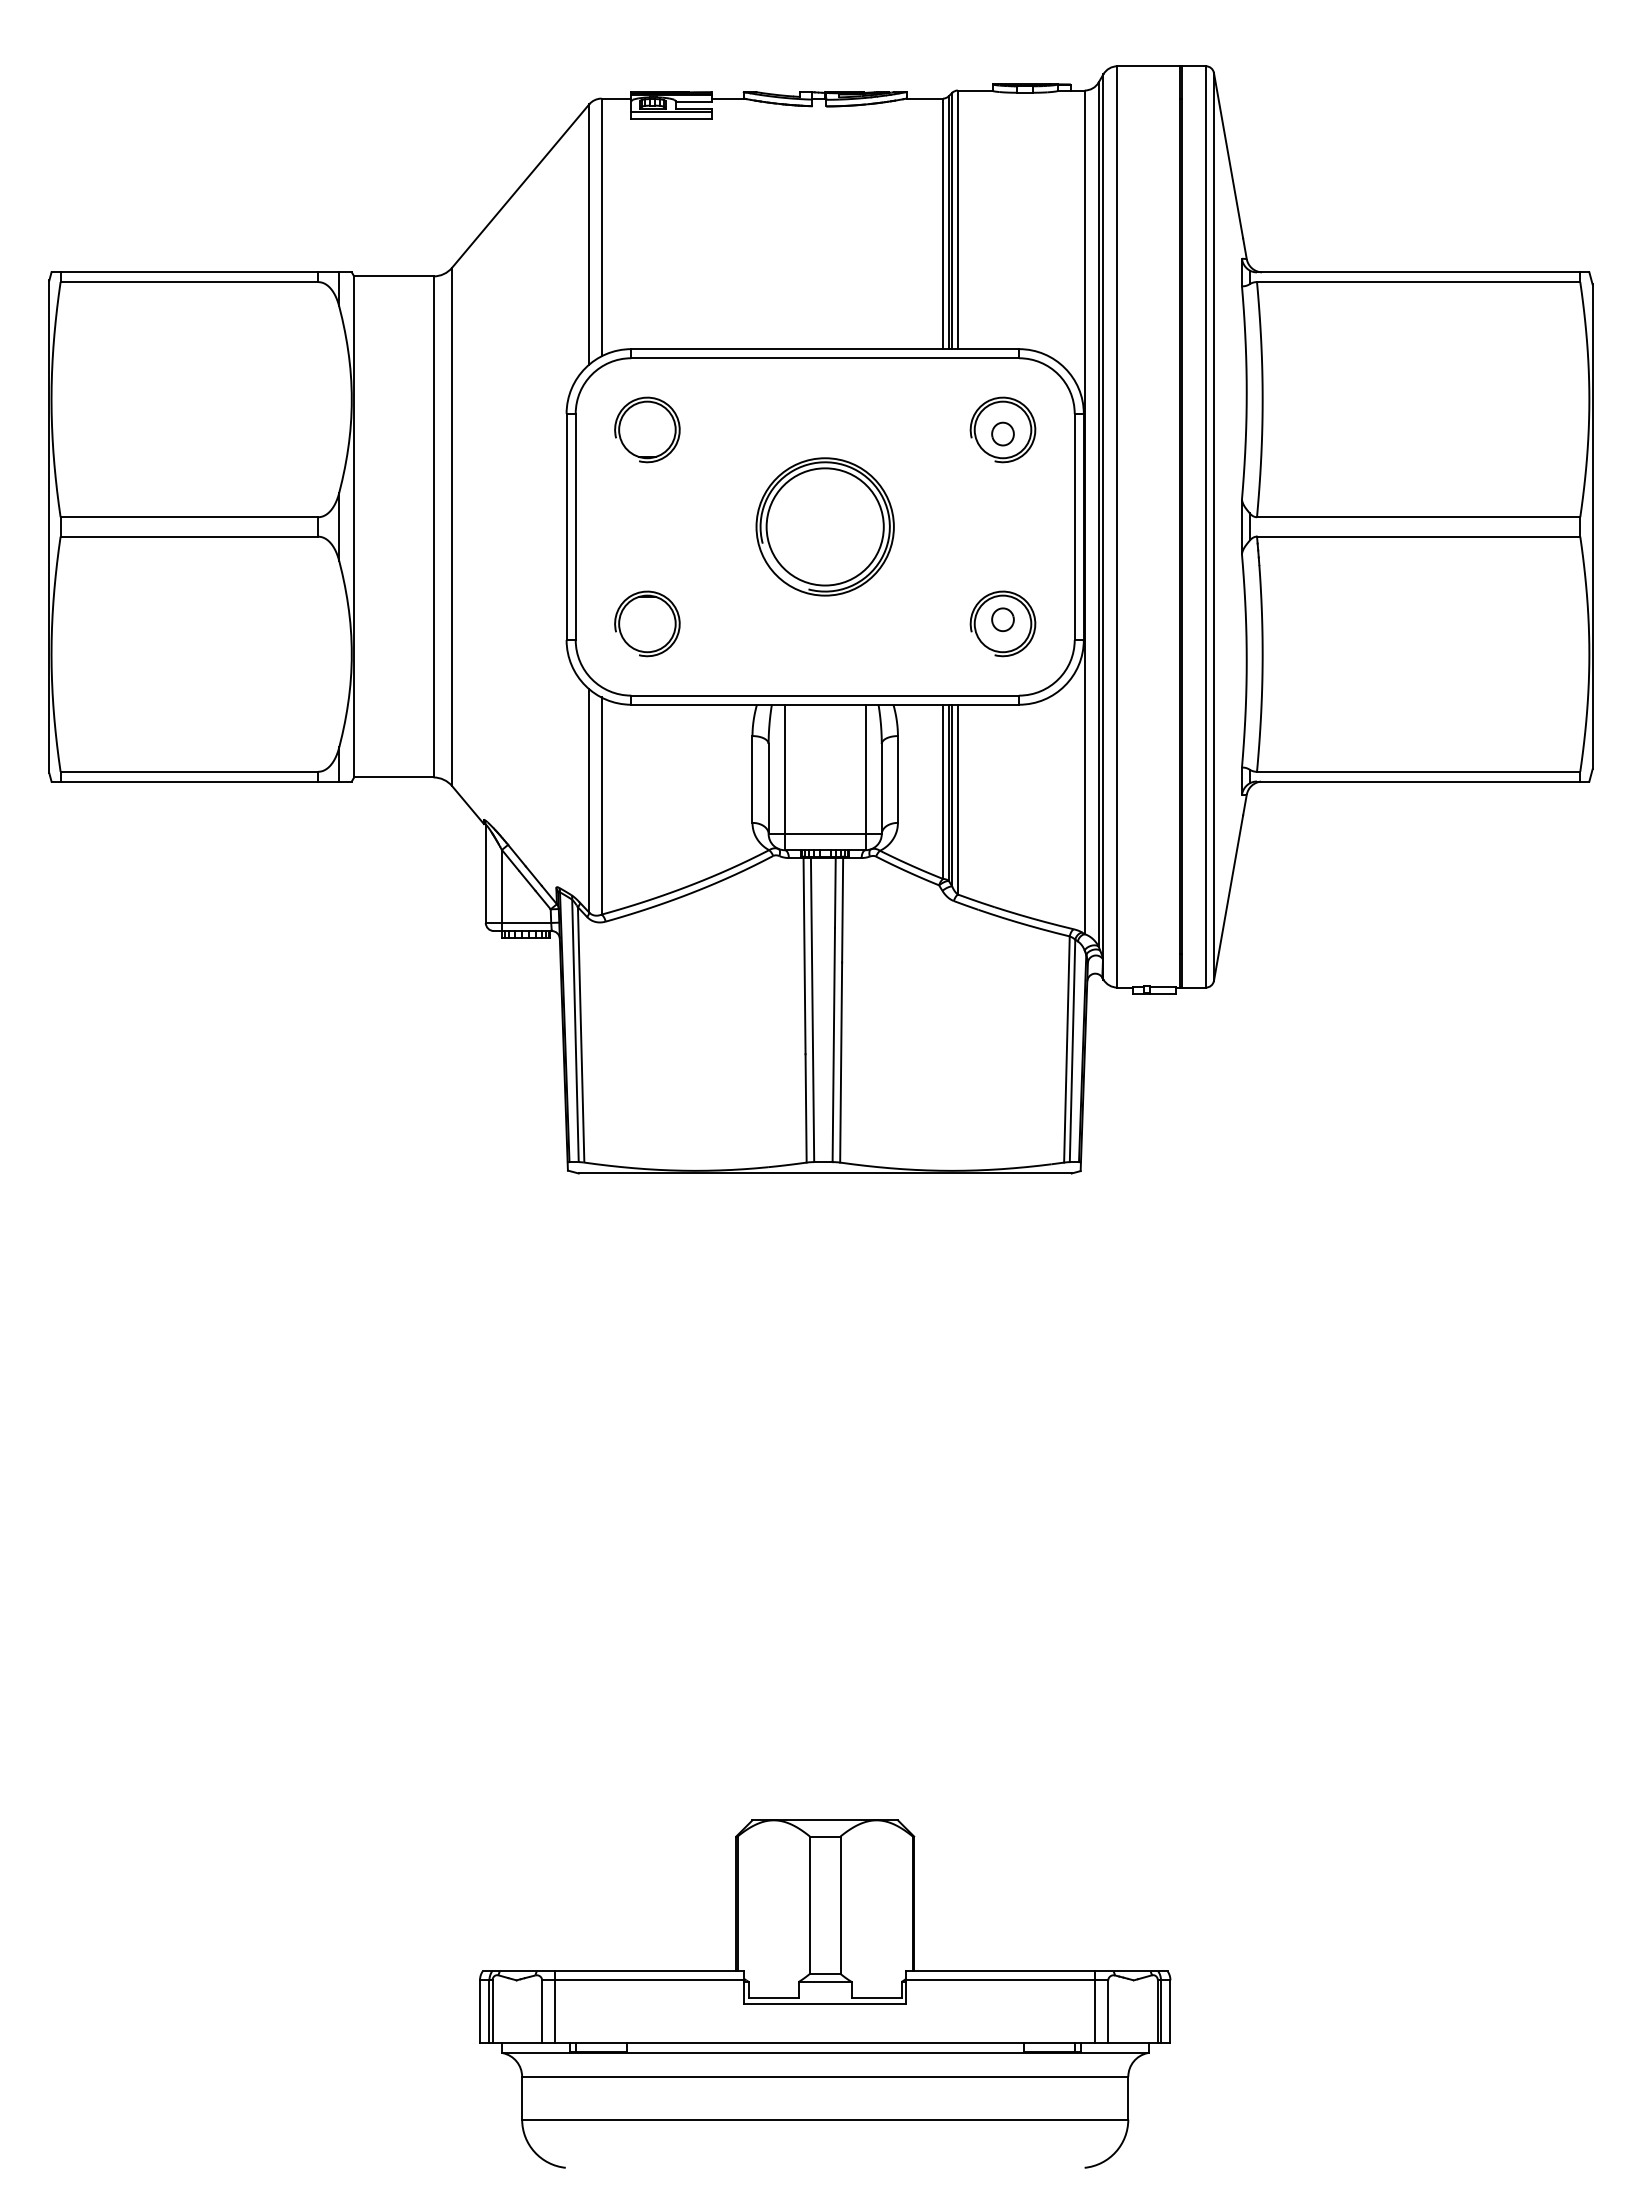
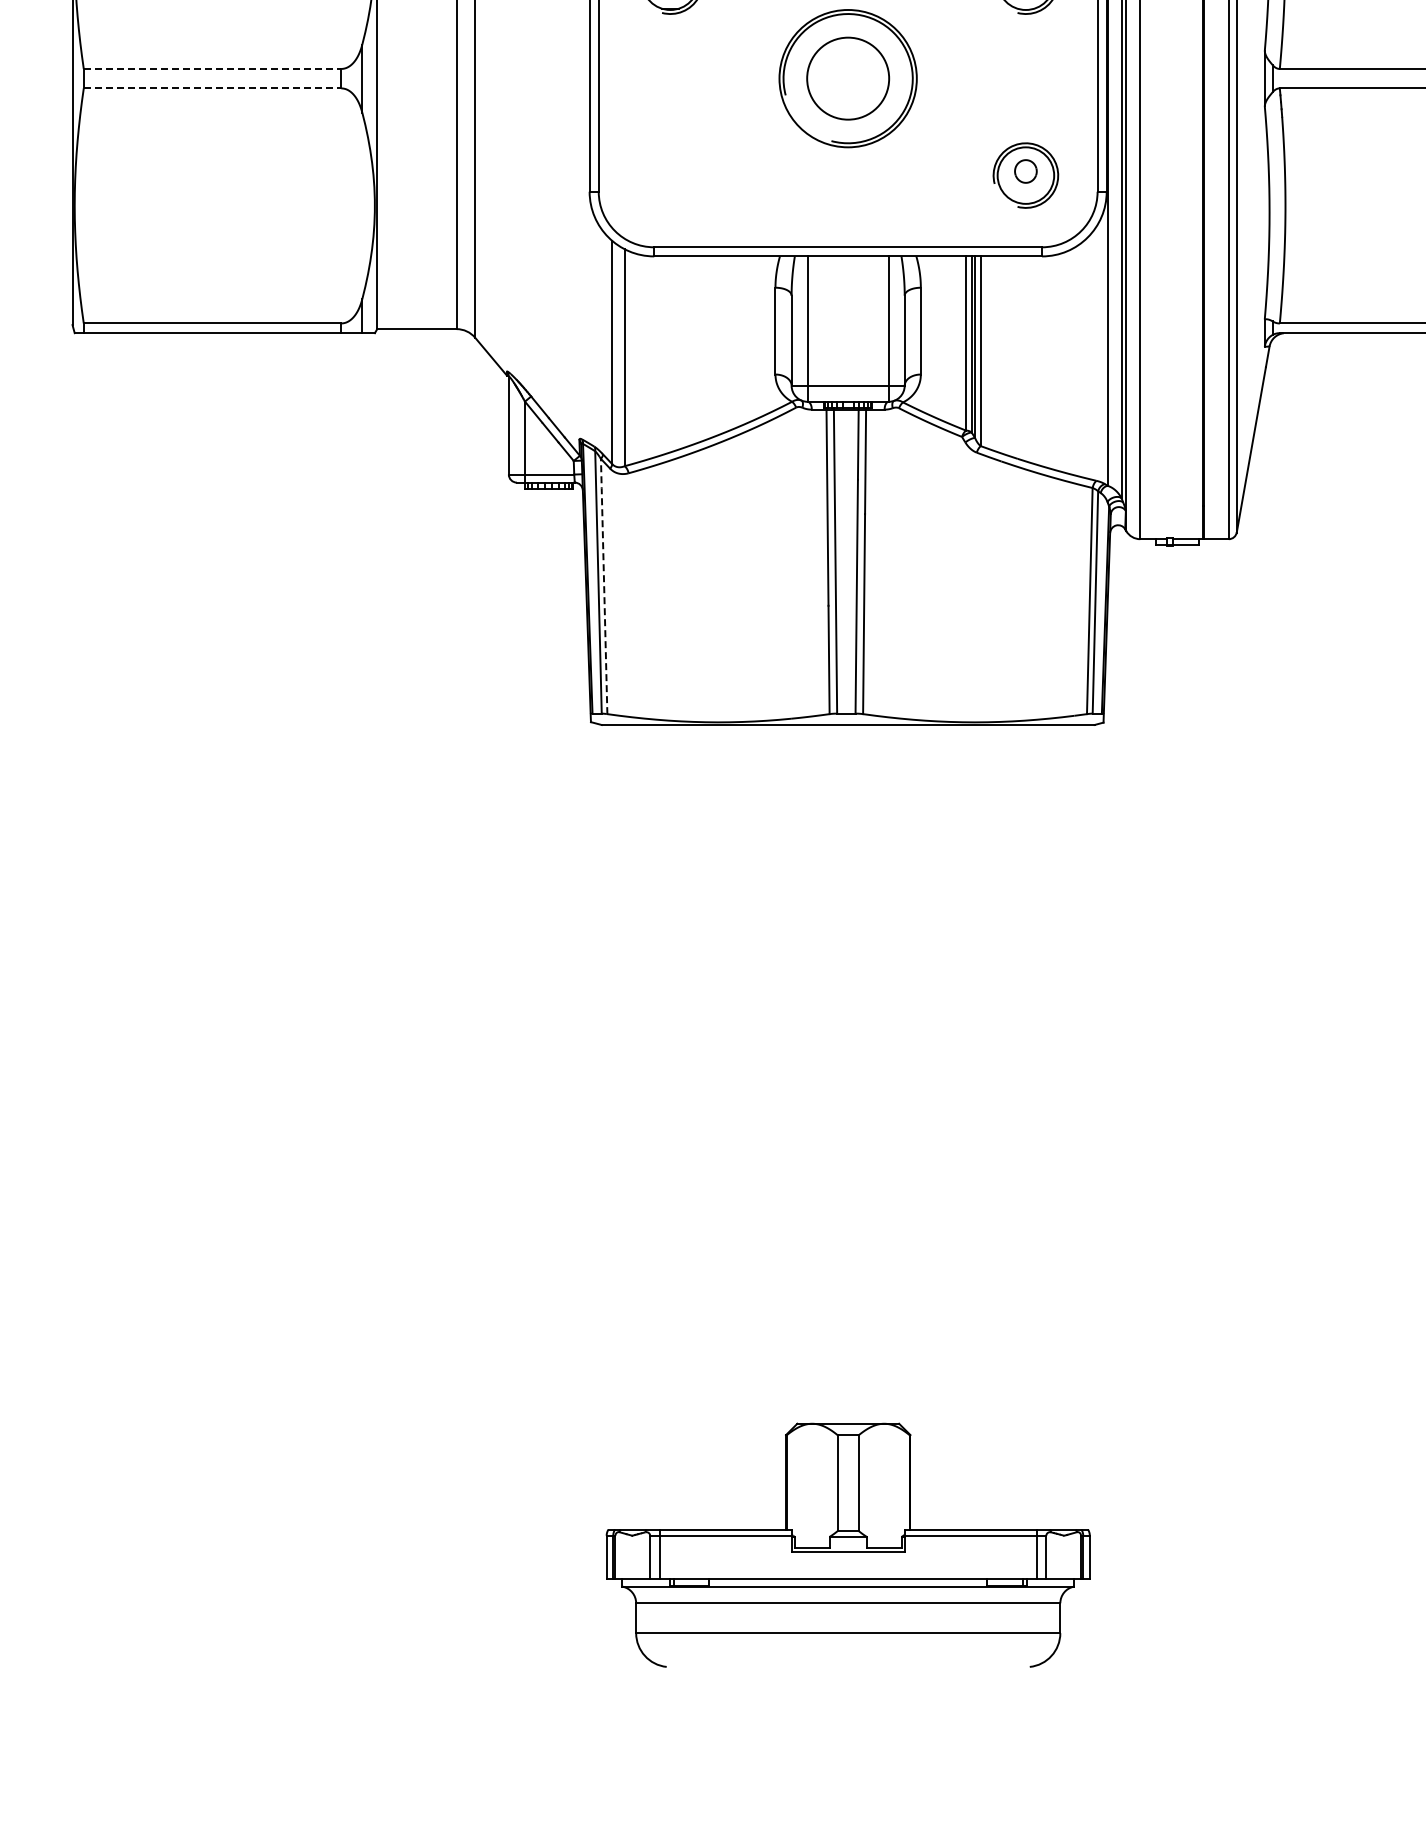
line: (189, 517) -> (212, 69), solid -> dashed
circle: (824, 526) -> (847, 78), size x0.7
line: (189, 536) -> (212, 88), solid -> dashed
part: (647, 623) -> (670, 175), removed
line: (581, 1033) -> (604, 585), solid -> dashed
part: (825, 1993) -> (848, 1544), size x0.7

